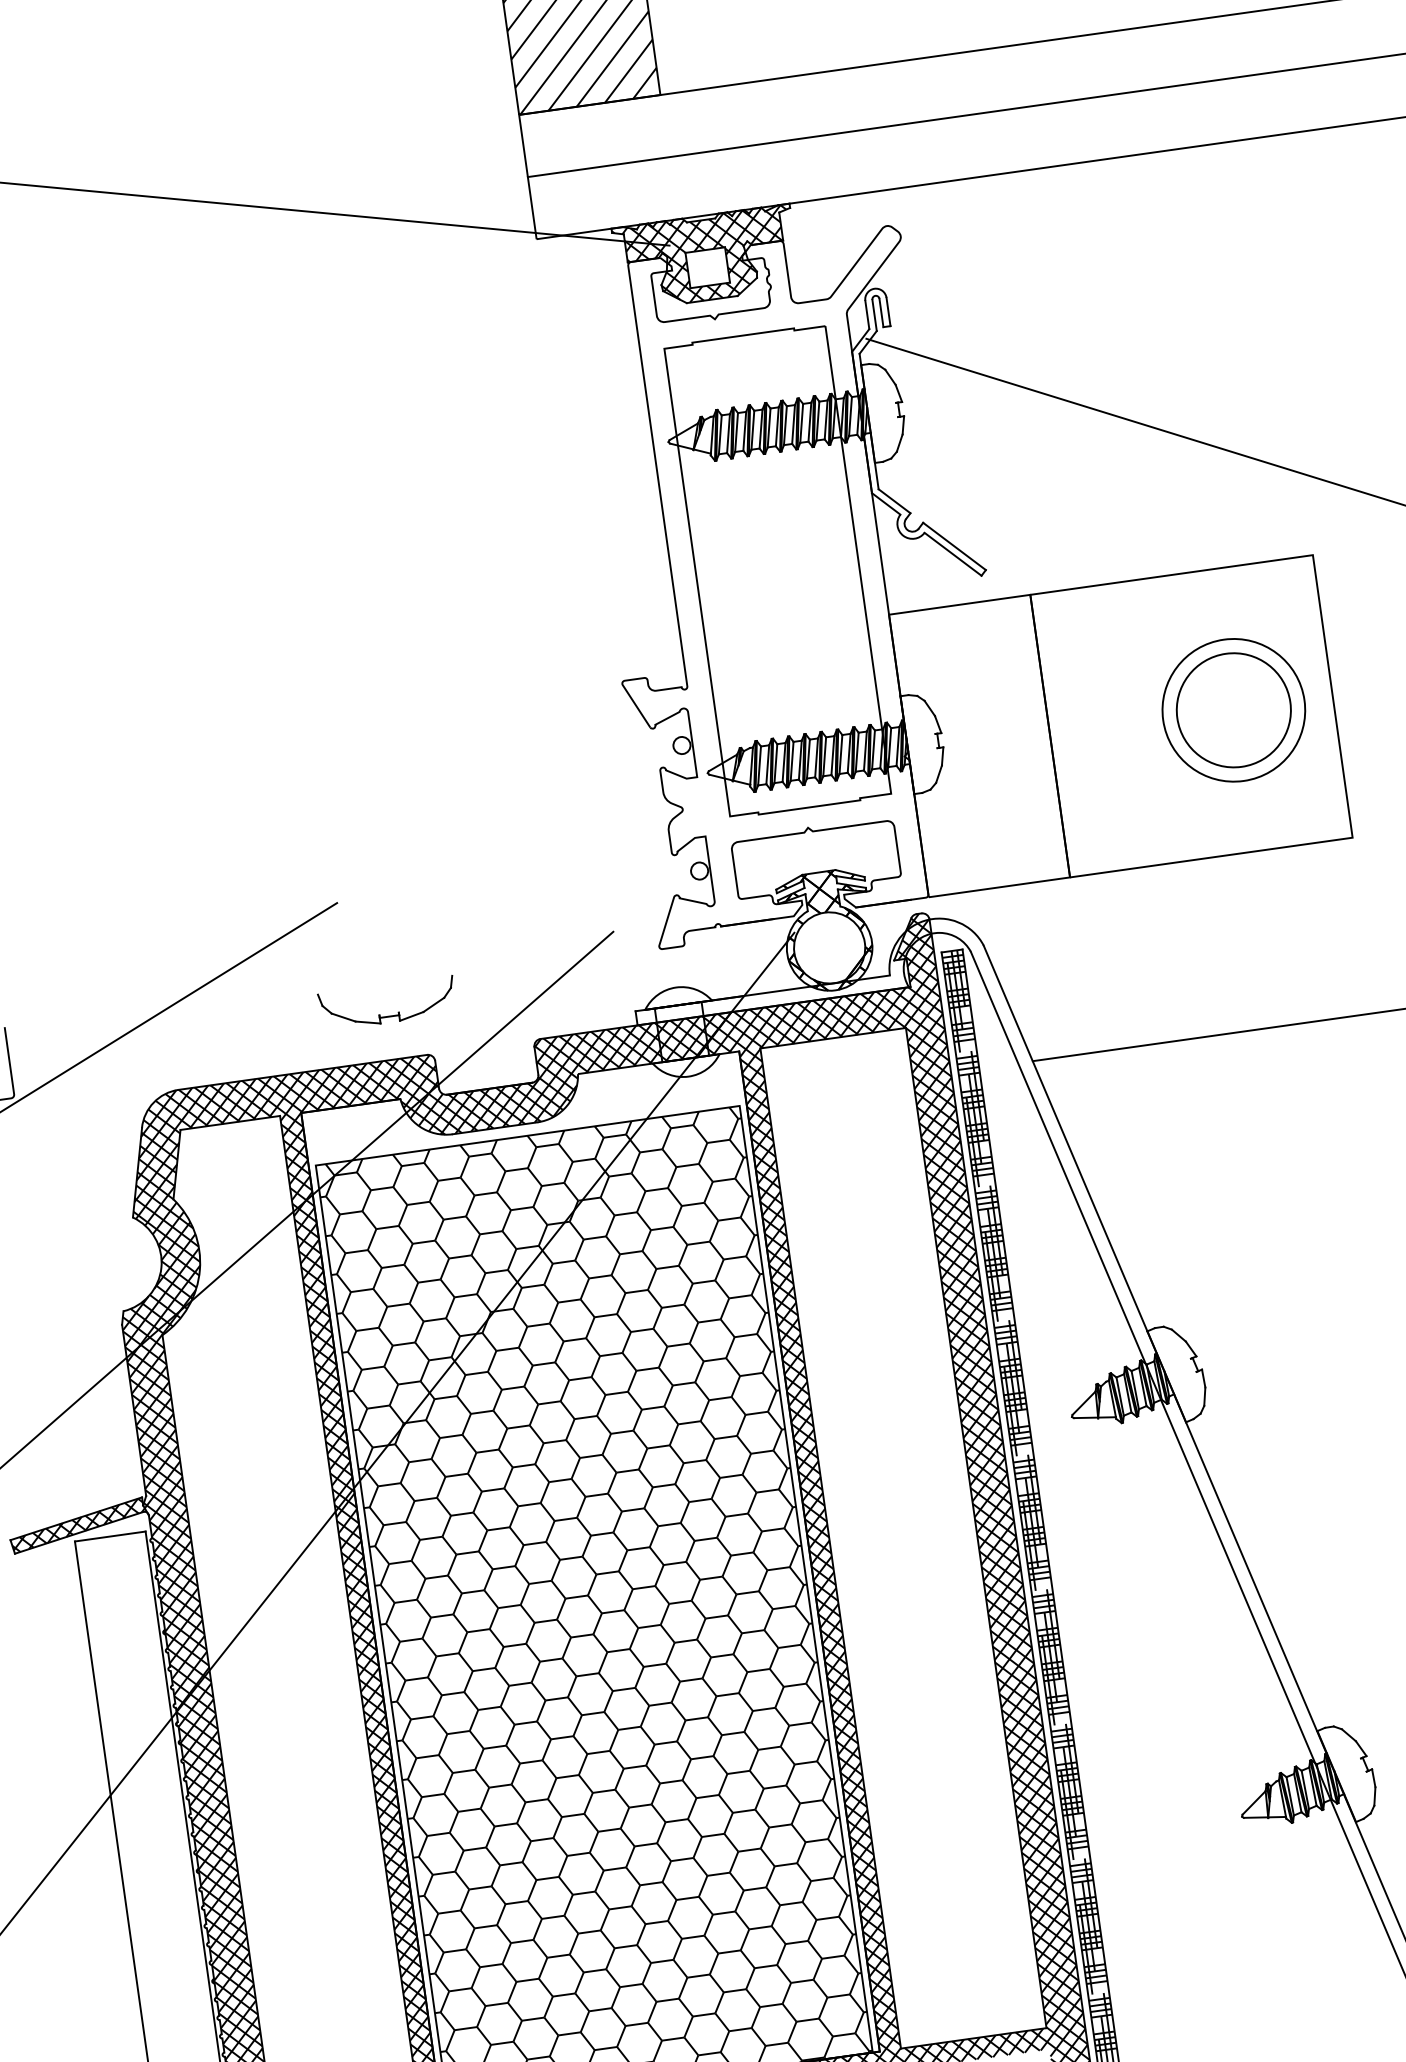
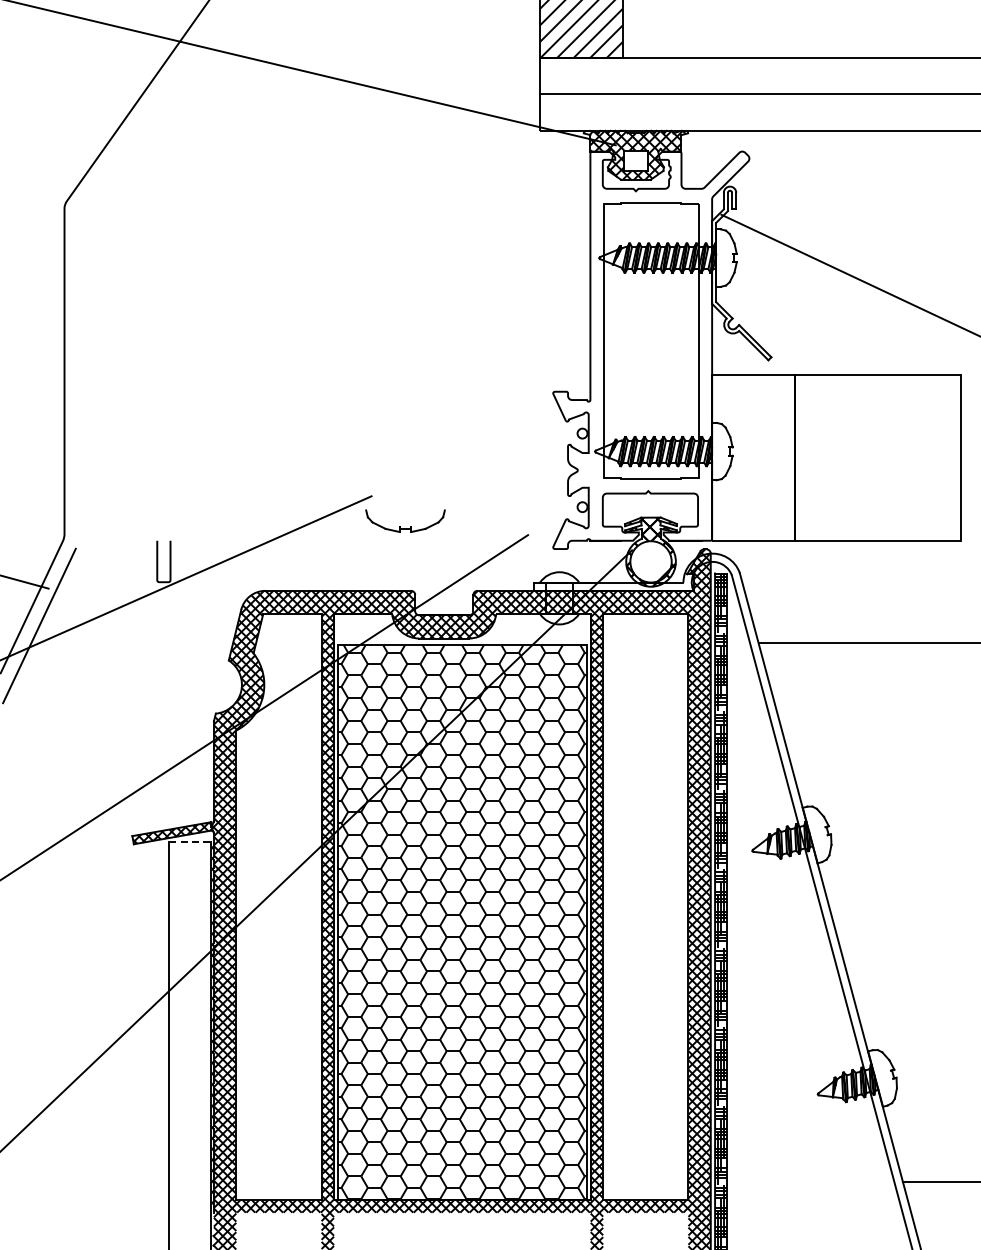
part: (1233, 709) -> (902, 457), removed
part: (380, 1013) -> (400, 526), moved
line: (111, 1537) -> (190, 842), solid -> dashed

